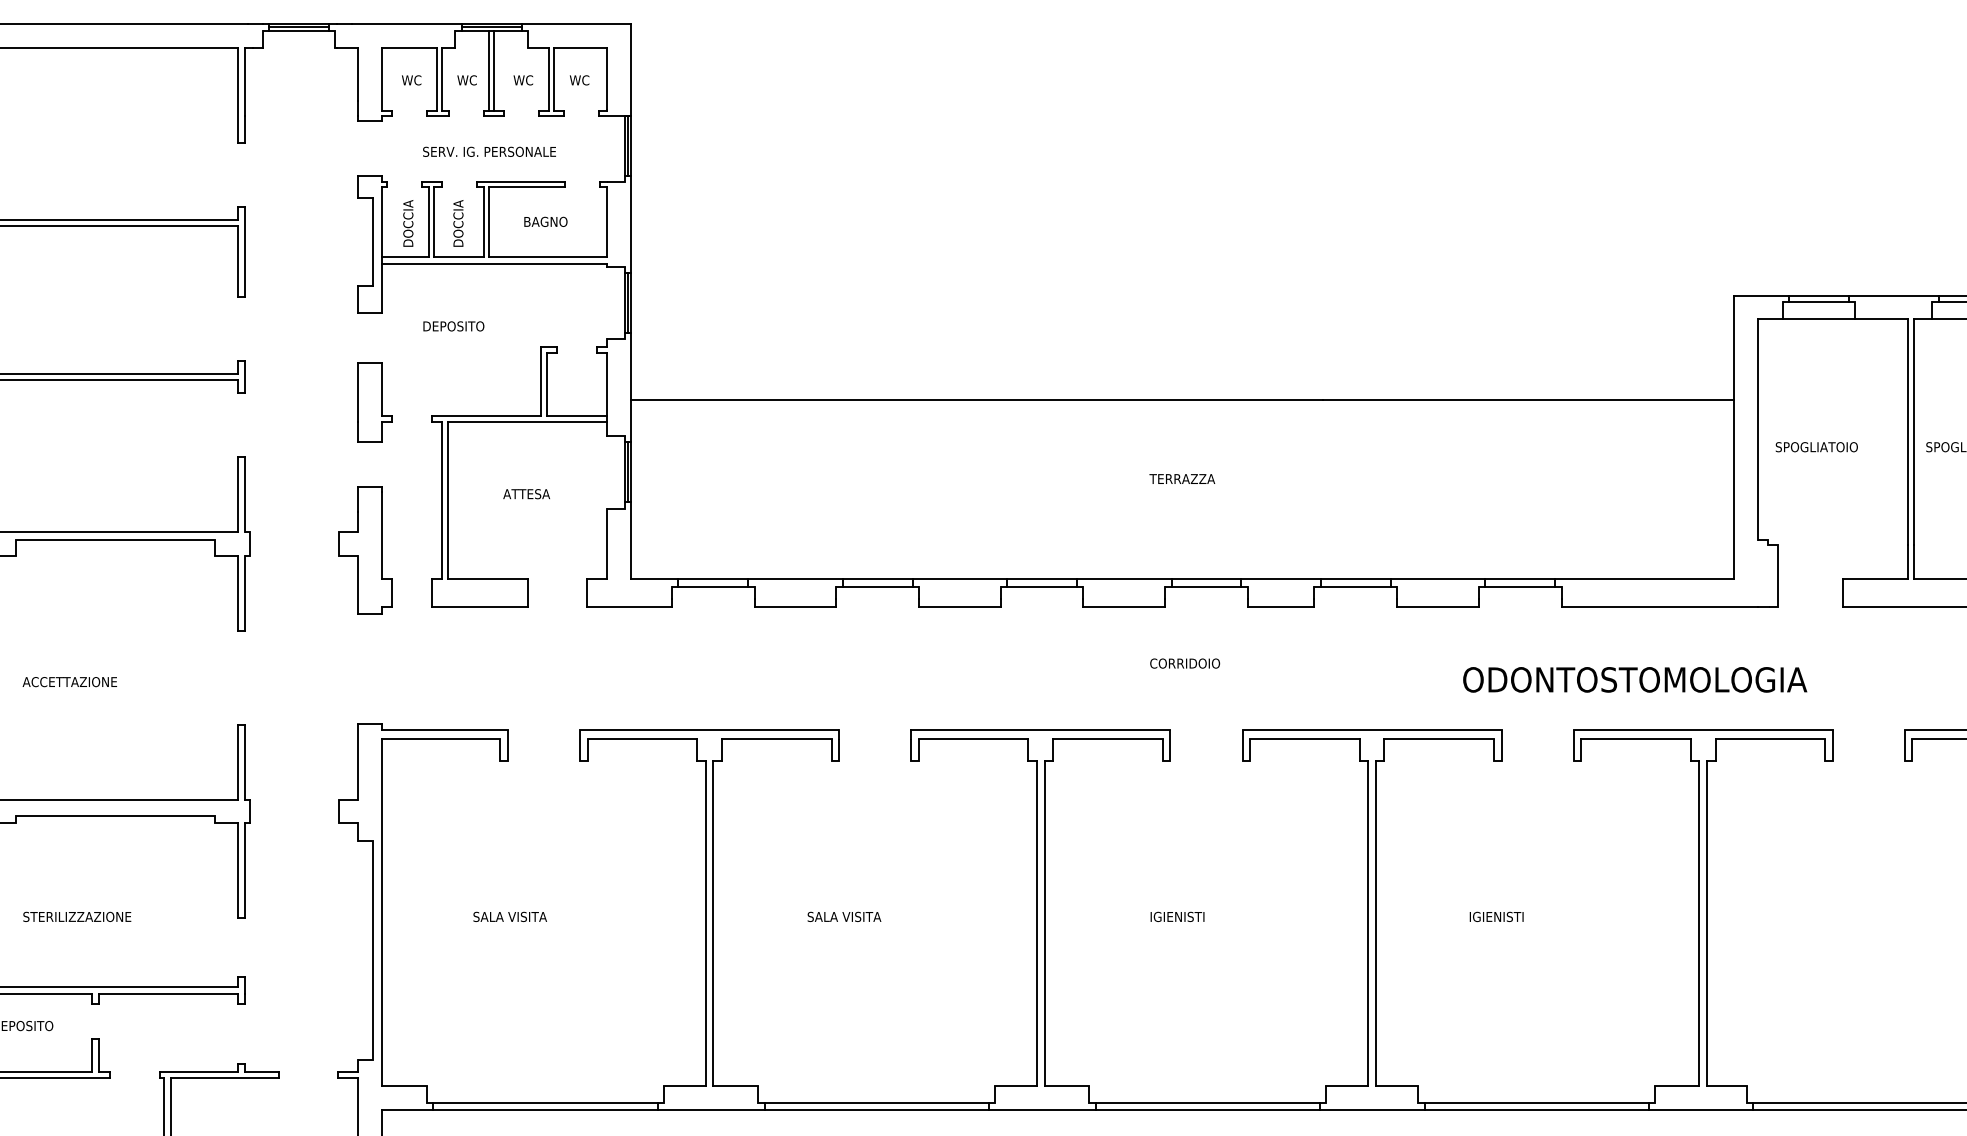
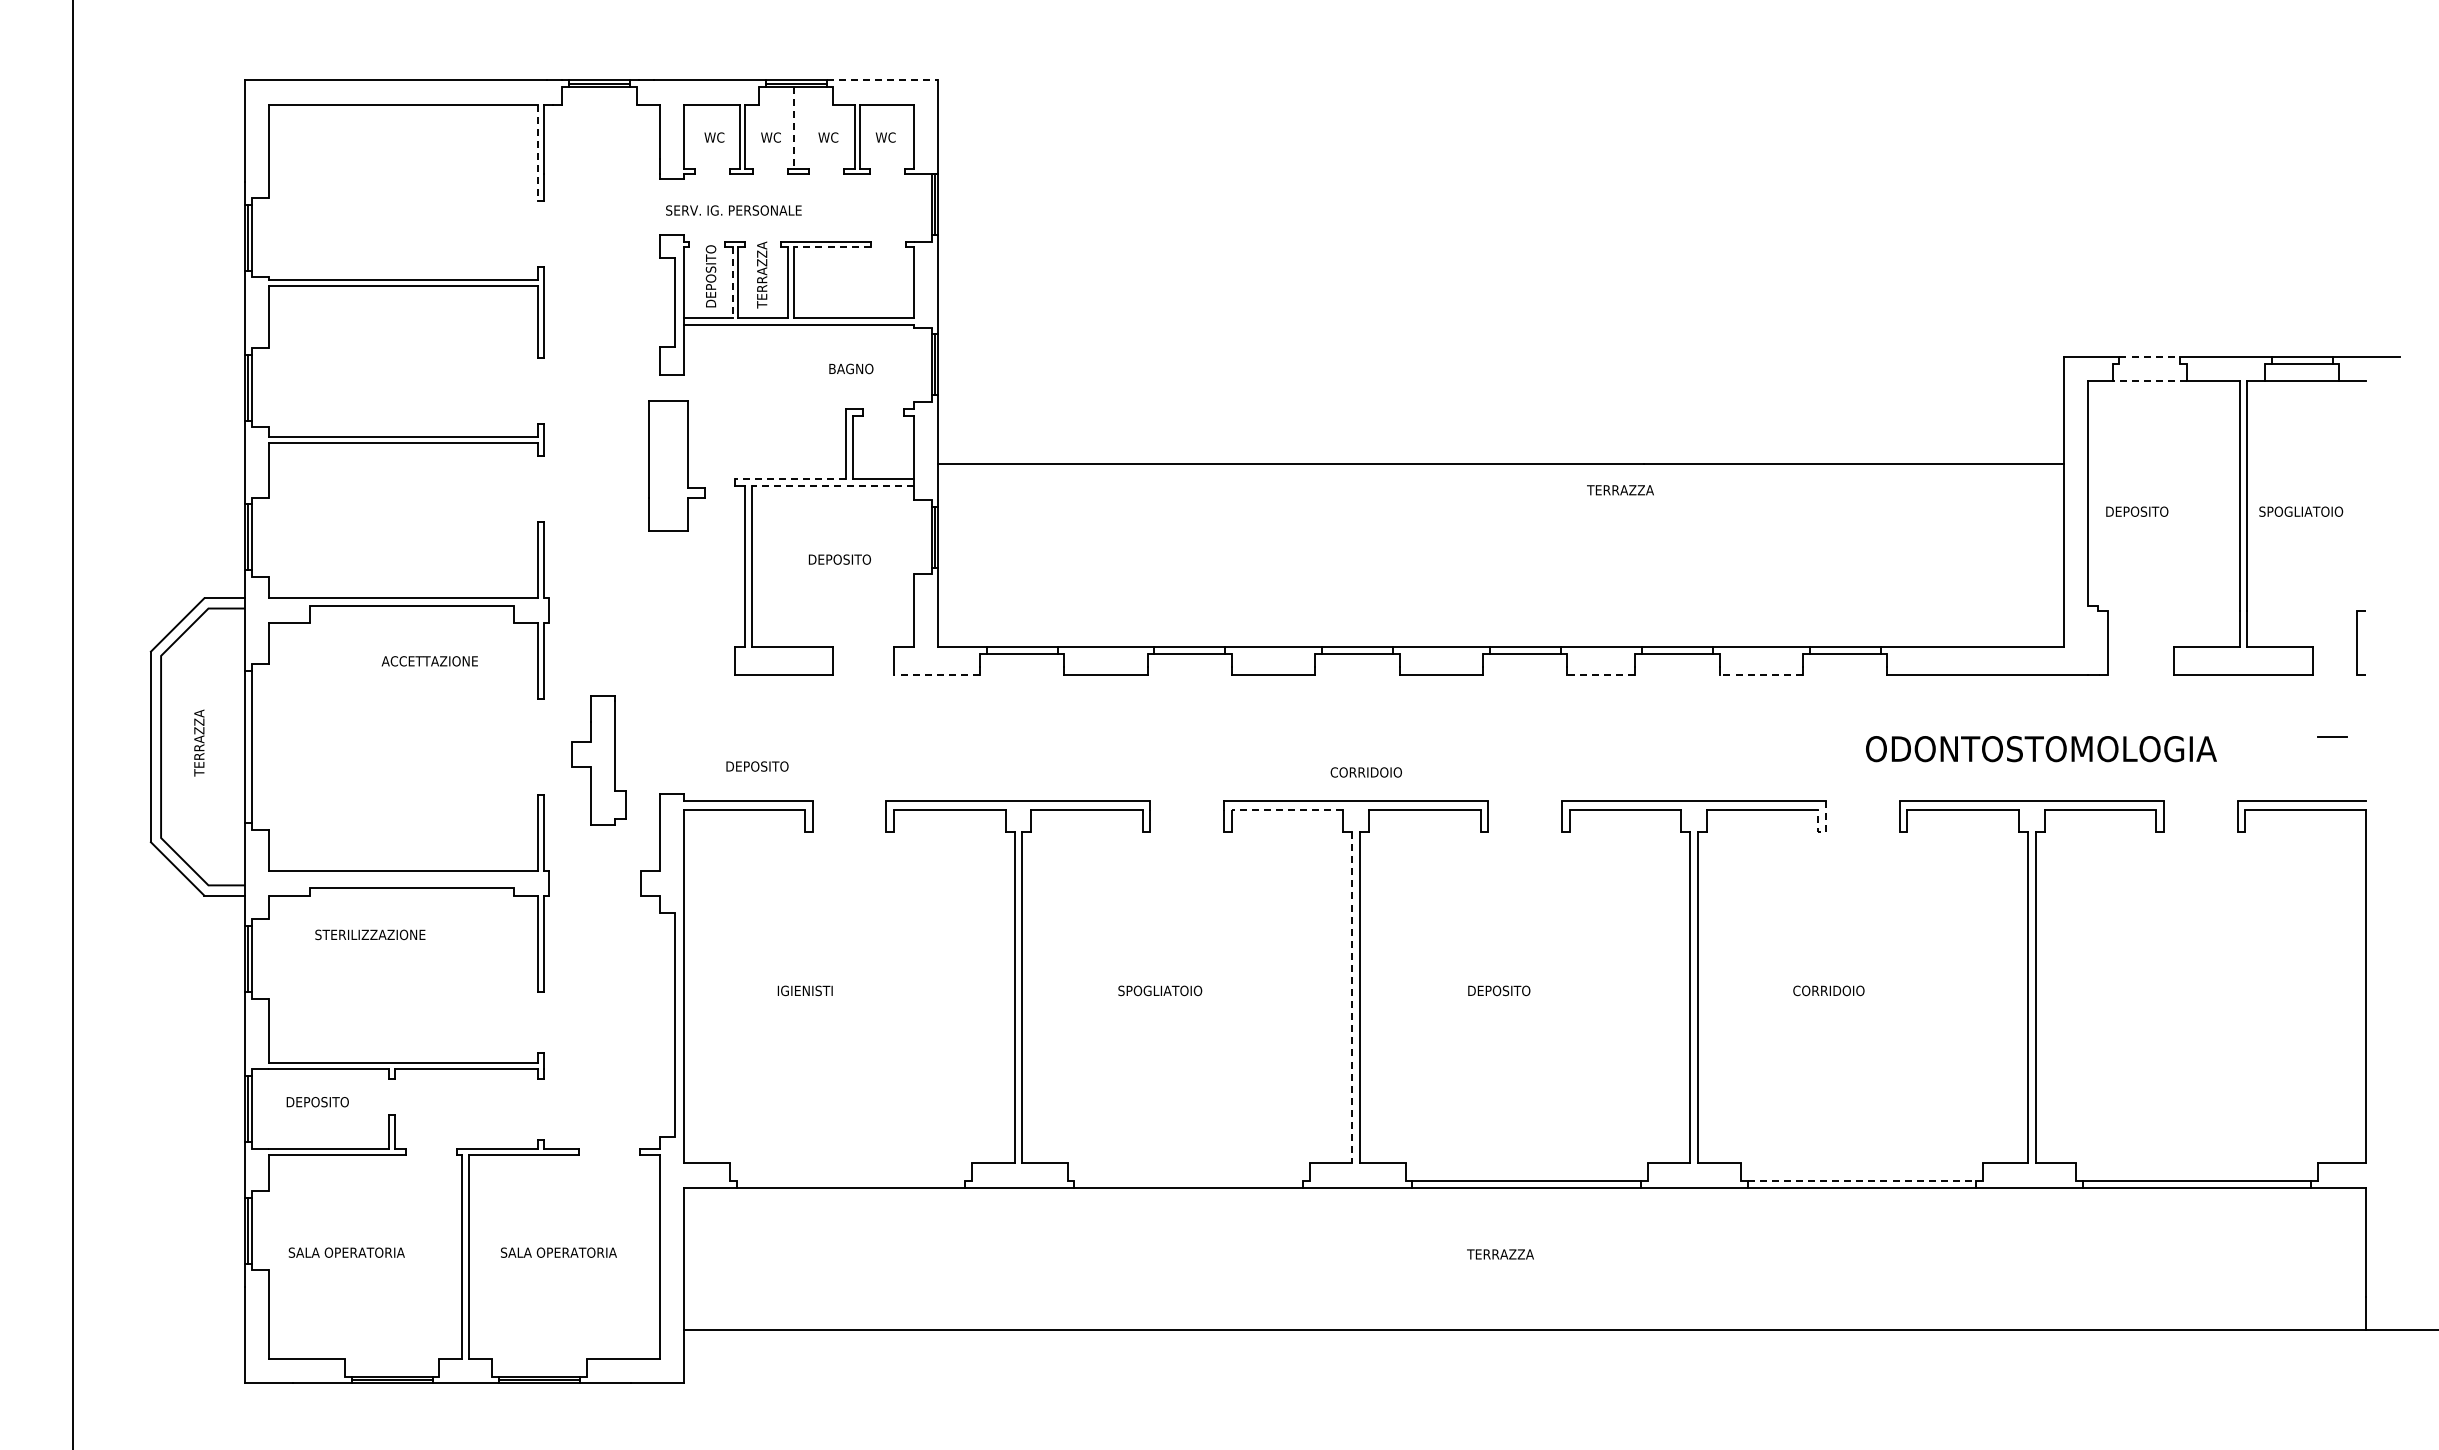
line: (576, 24) -> (882, 80), solid -> dashed
line: (494, 70) -> (798, 127), removed
line: (489, 71) -> (793, 128), solid -> dashed
line: (238, 95) -> (537, 153), solid -> dashed
text: (489, 151) -> (733, 210), moved
line: (527, 187) -> (832, 246), solid -> dashed
text: (407, 211) -> (710, 271), DOCCIA -> DEPOSITO
text: (458, 214) -> (762, 274), DOCCIA -> TERRAZZA
text: (546, 221) -> (851, 368), moved
line: (429, 222) -> (732, 282), solid -> dashed
line: (1819, 295) -> (2150, 357), solid -> dashed
line: (1818, 301) -> (2149, 363), removed
line: (1818, 319) -> (2149, 381), solid -> dashed
text: (453, 326) -> (757, 766), moved
part: (375, 401) -> (677, 465), size x1.6
line: (486, 415) -> (790, 479), solid -> dashed
line: (527, 422) -> (832, 486), solid -> dashed
text: (1816, 446) -> (2147, 511), SPOGLIATOIO -> DEPOSITO
text: (1182, 479) -> (1620, 490), moved
text: (534, 494) -> (839, 559), ATTESA -> DEPOSITO
part: (365, 549) -> (598, 760), moved
line: (629, 606) -> (936, 674), solid -> dashed
line: (1280, 606) -> (1600, 674), solid -> dashed
line: (1438, 606) -> (1761, 674), solid -> dashed
text: (1184, 663) -> (1365, 772), moved
text: (1635, 680) -> (2041, 749), moved
text: (69, 682) -> (429, 661), moved
line: (973, 739) -> (1287, 809), solid -> dashed
line: (1501, 761) -> (1826, 832), solid -> dashed
text: (77, 916) -> (370, 934), moved
text: (509, 916) -> (814, 990), SALA VISITA -> IGIENISTI
text: (851, 916) -> (1163, 990), SALA VISITA -> SPOGLIATOIO
text: (1181, 916) -> (1499, 990), IGIENISTI -> DEPOSITO
text: (1503, 916) -> (1828, 990), IGIENISTI -> CORRIDOIO
line: (1037, 923) -> (1352, 997), solid -> dashed
line: (545, 1103) -> (850, 1181), removed
line: (876, 1103) -> (1188, 1181), removed
line: (1537, 1103) -> (1862, 1181), solid -> dashed

